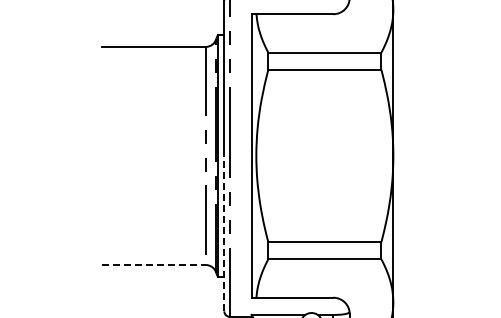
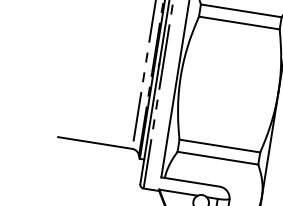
line: (224, 233) -> (149, 128), dashed -> solid
line: (154, 265) -> (95, 143), dashed -> solid

